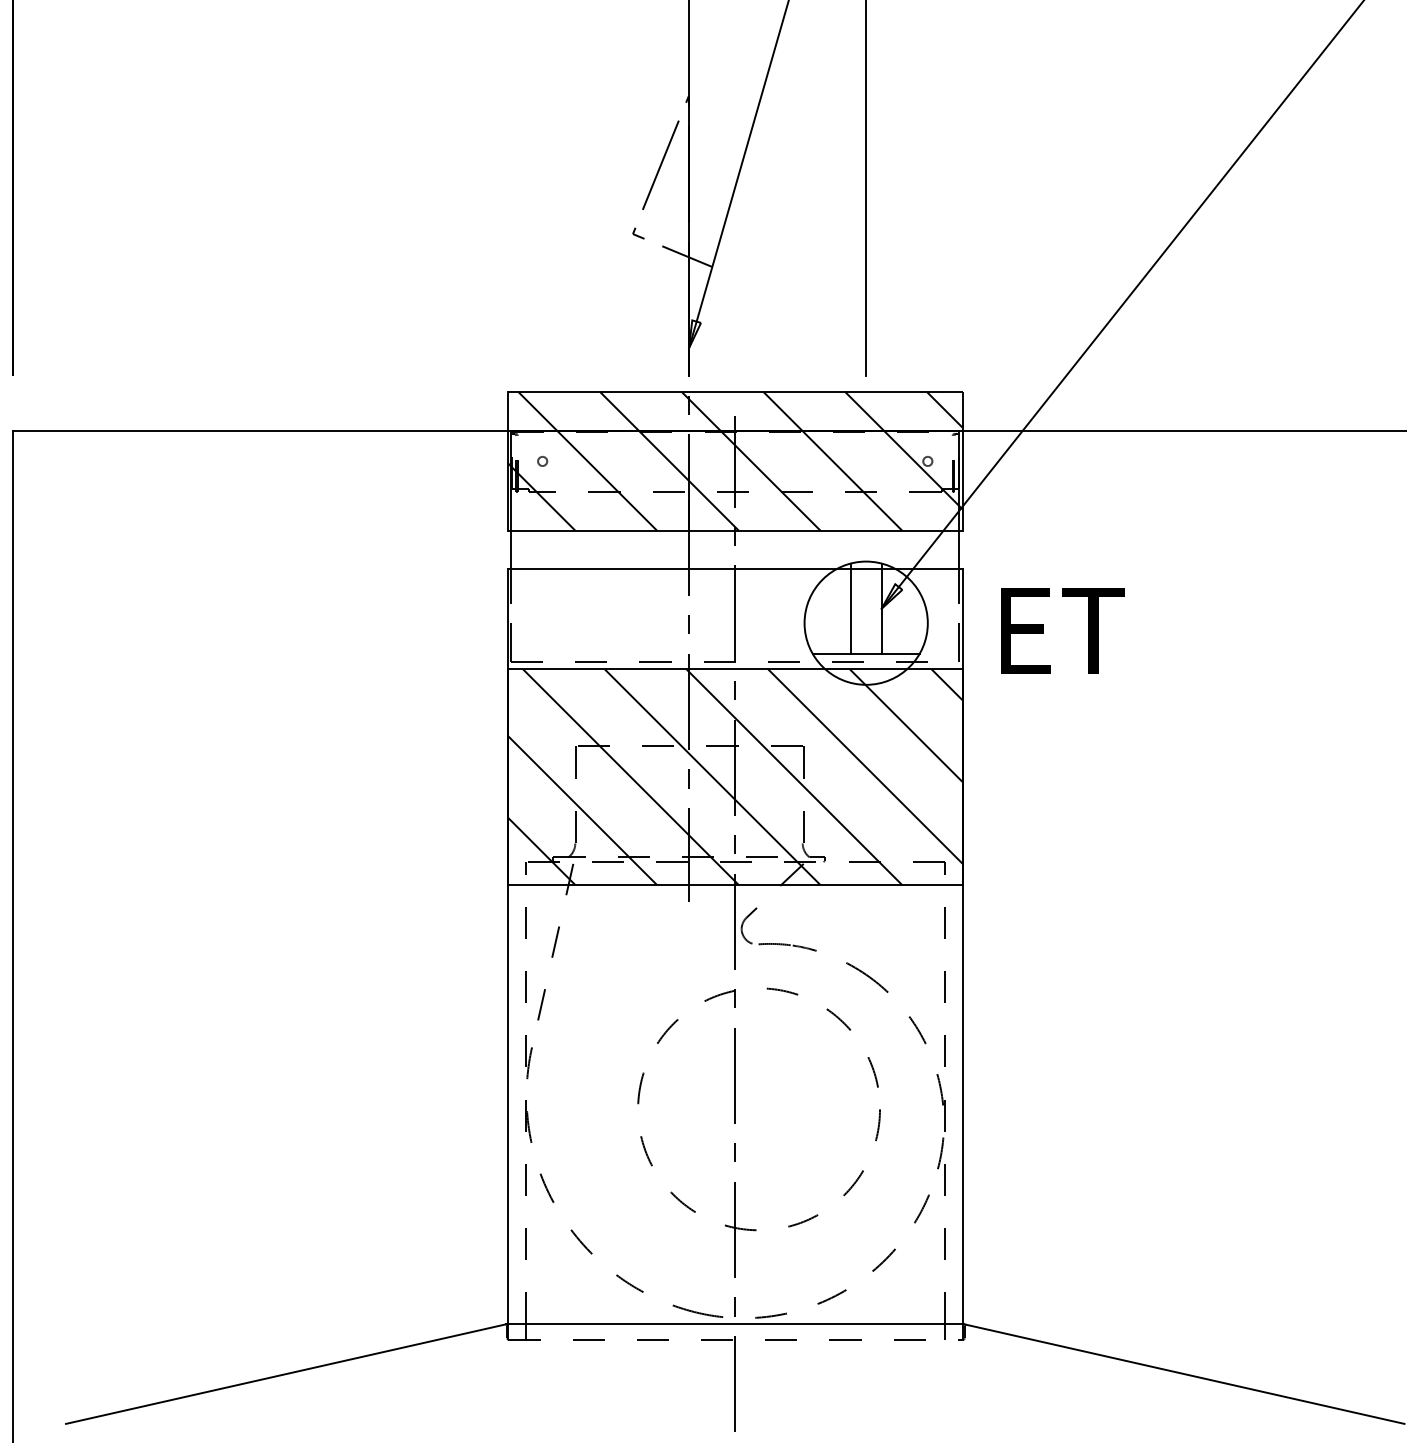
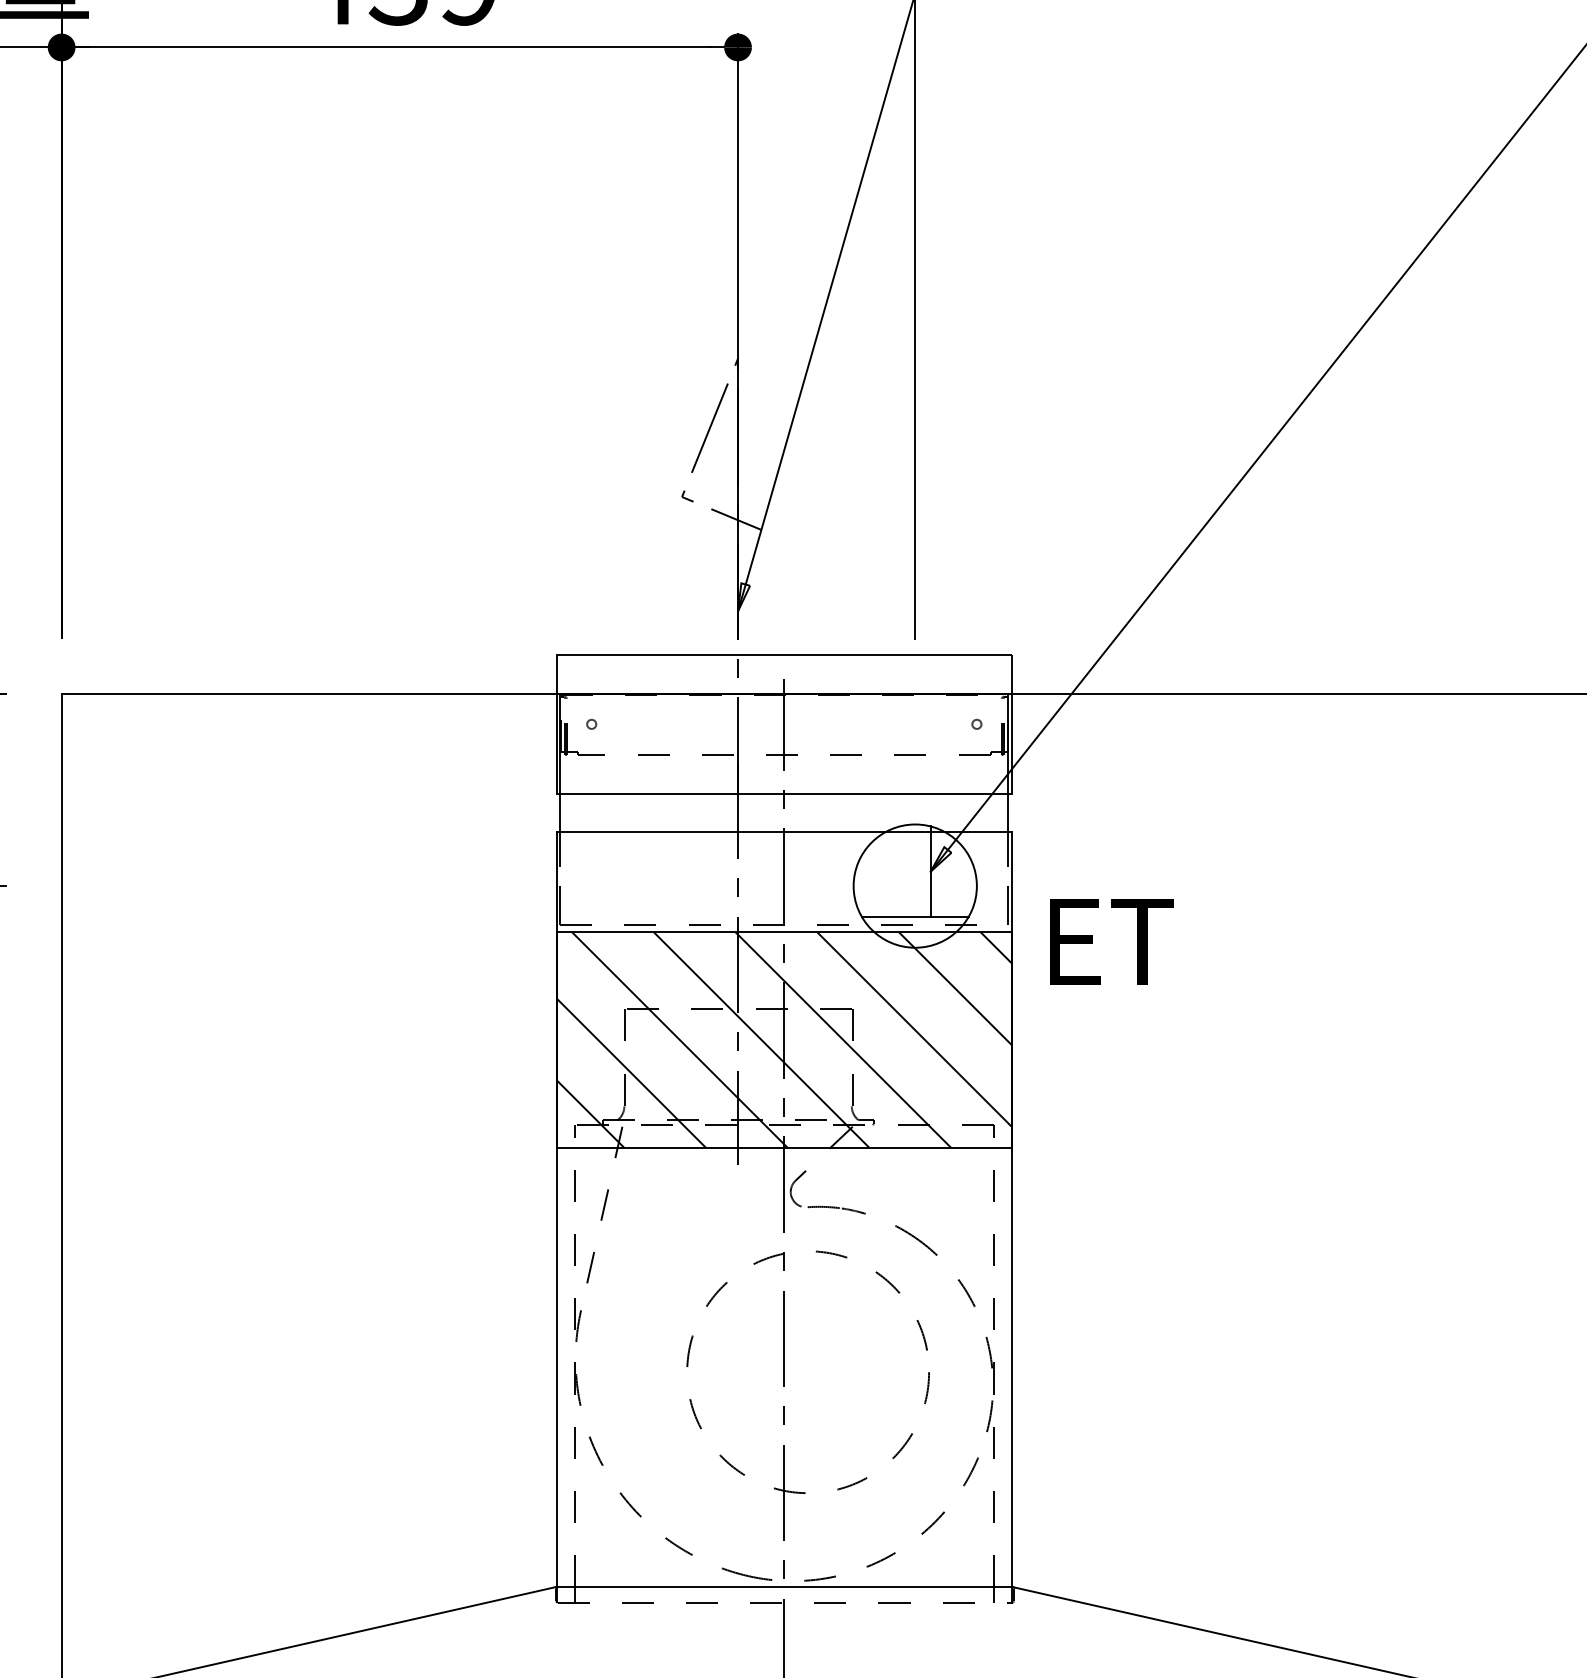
hatch: (735, 461) -> (784, 724), removed
line: (850, 608) -> (899, 871), removed
text: (1062, 630) -> (1111, 941), moved

